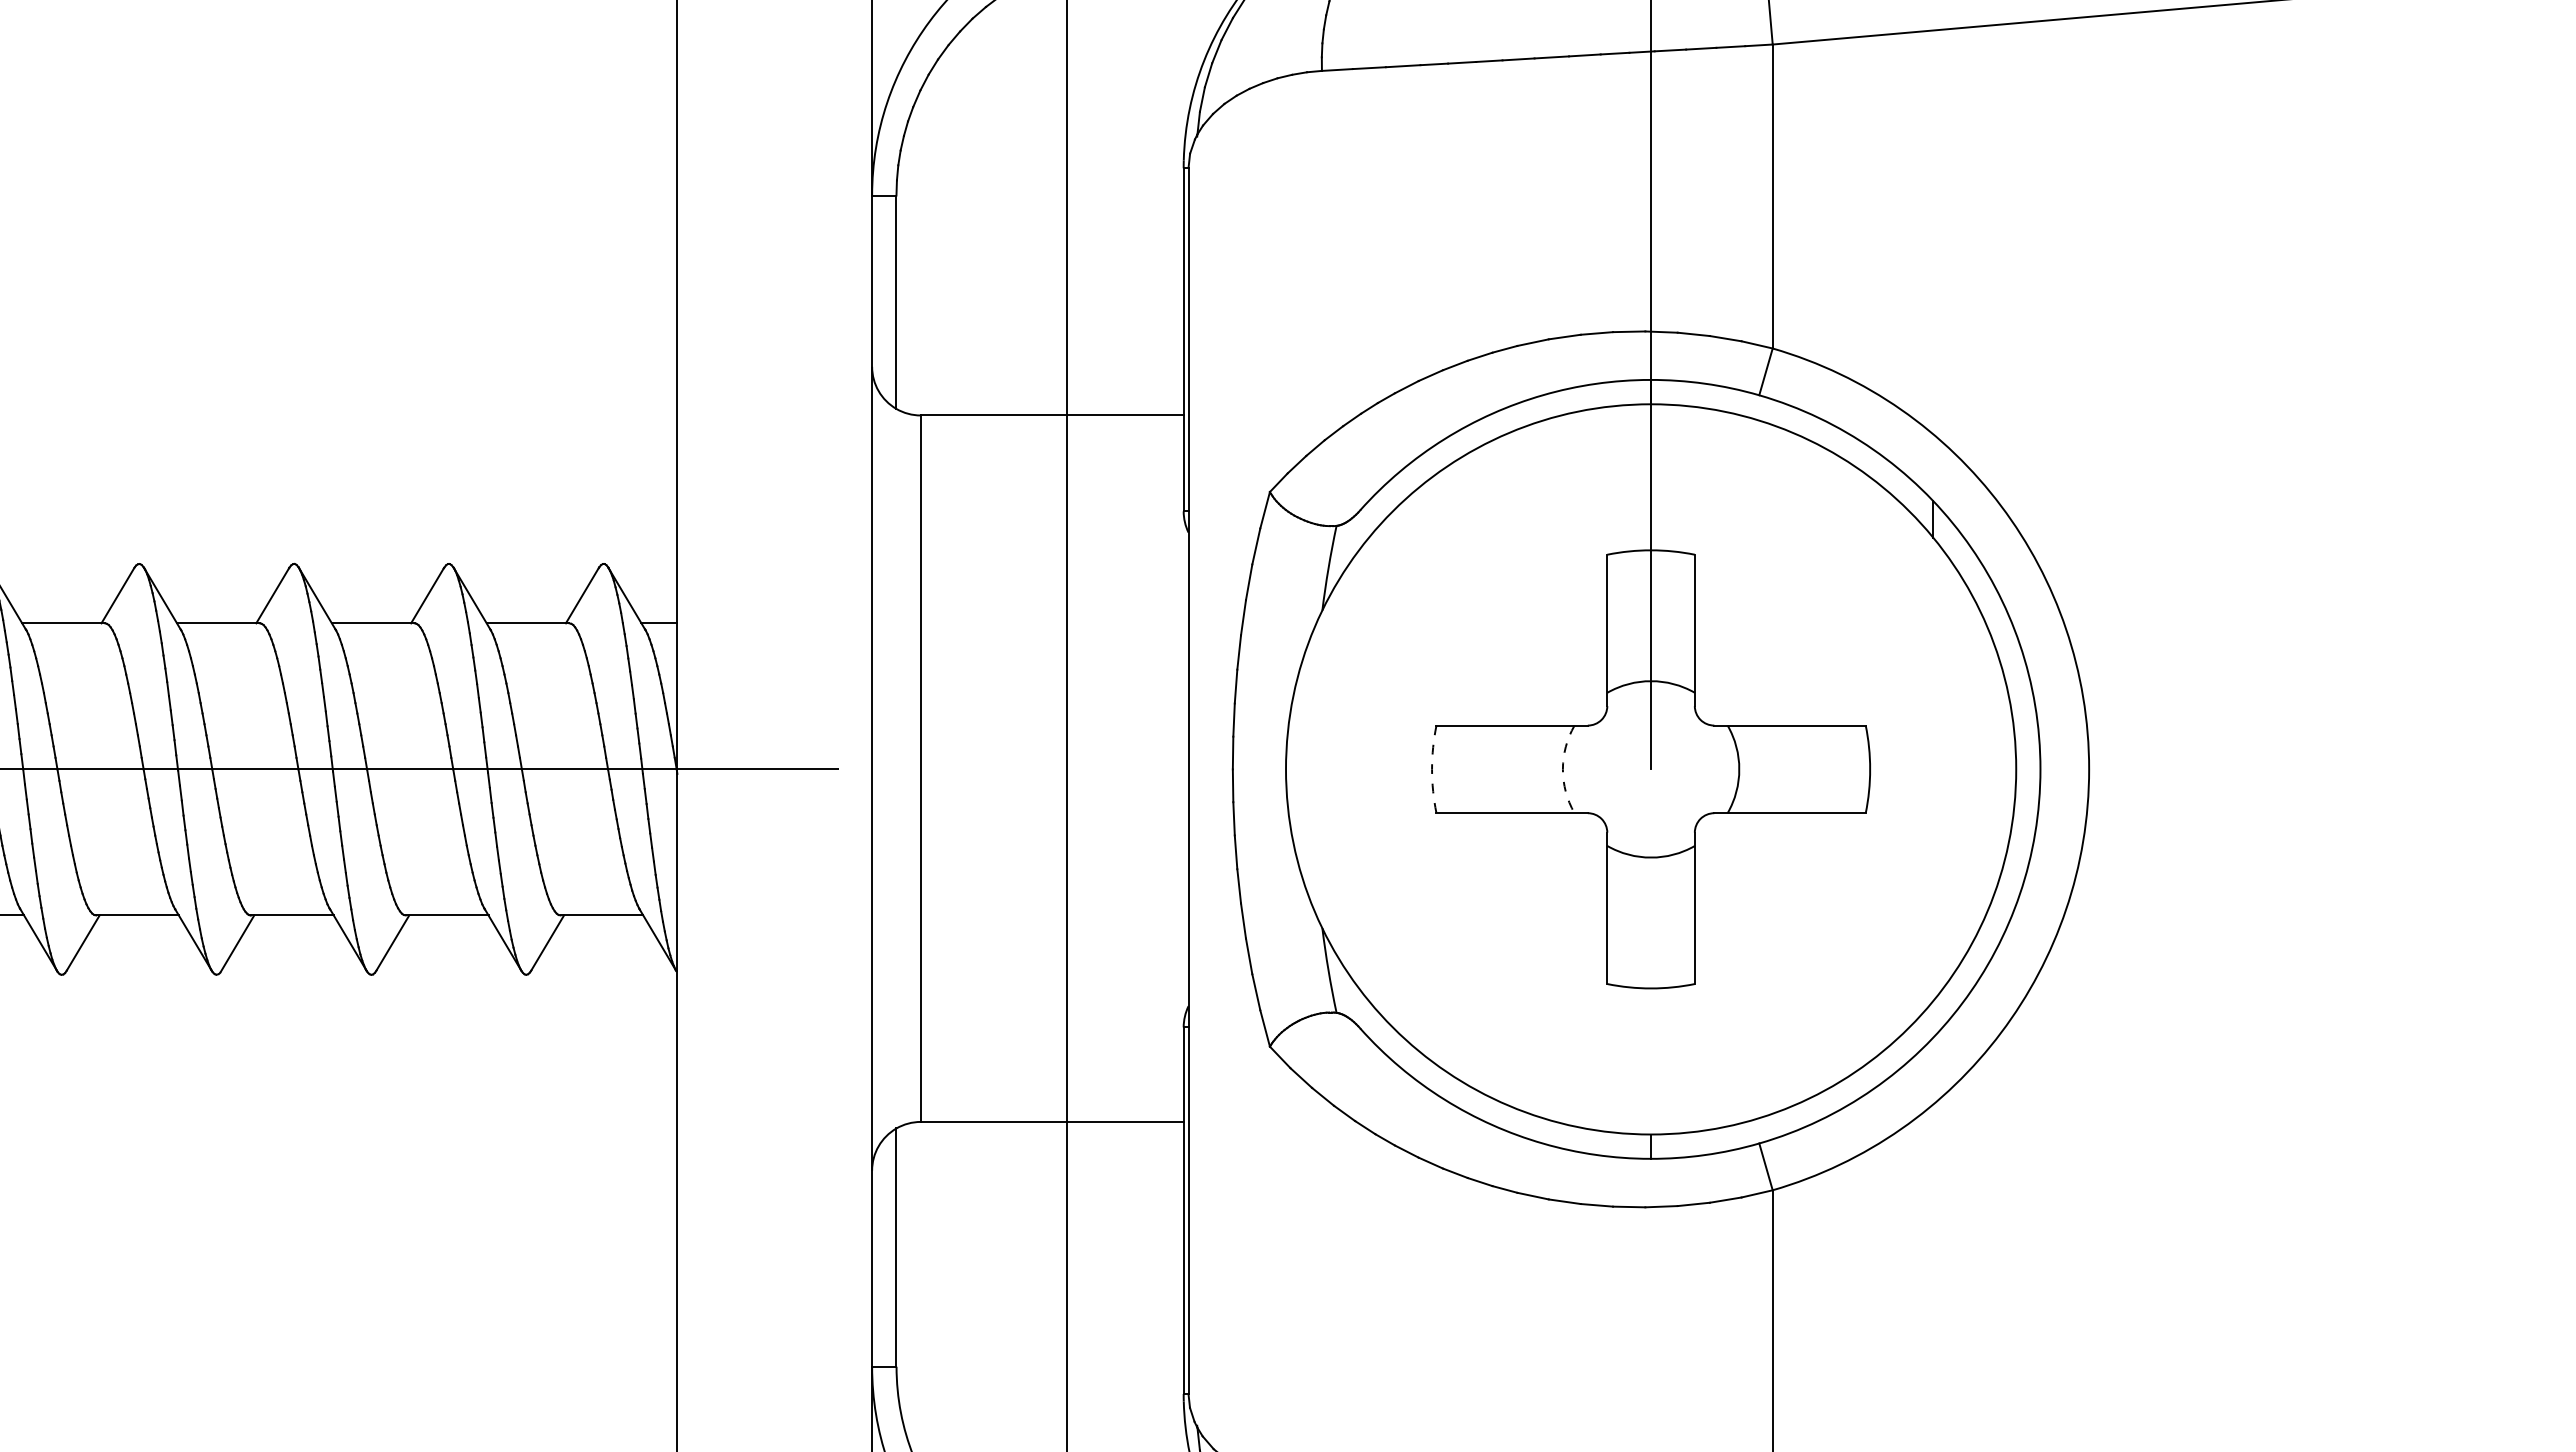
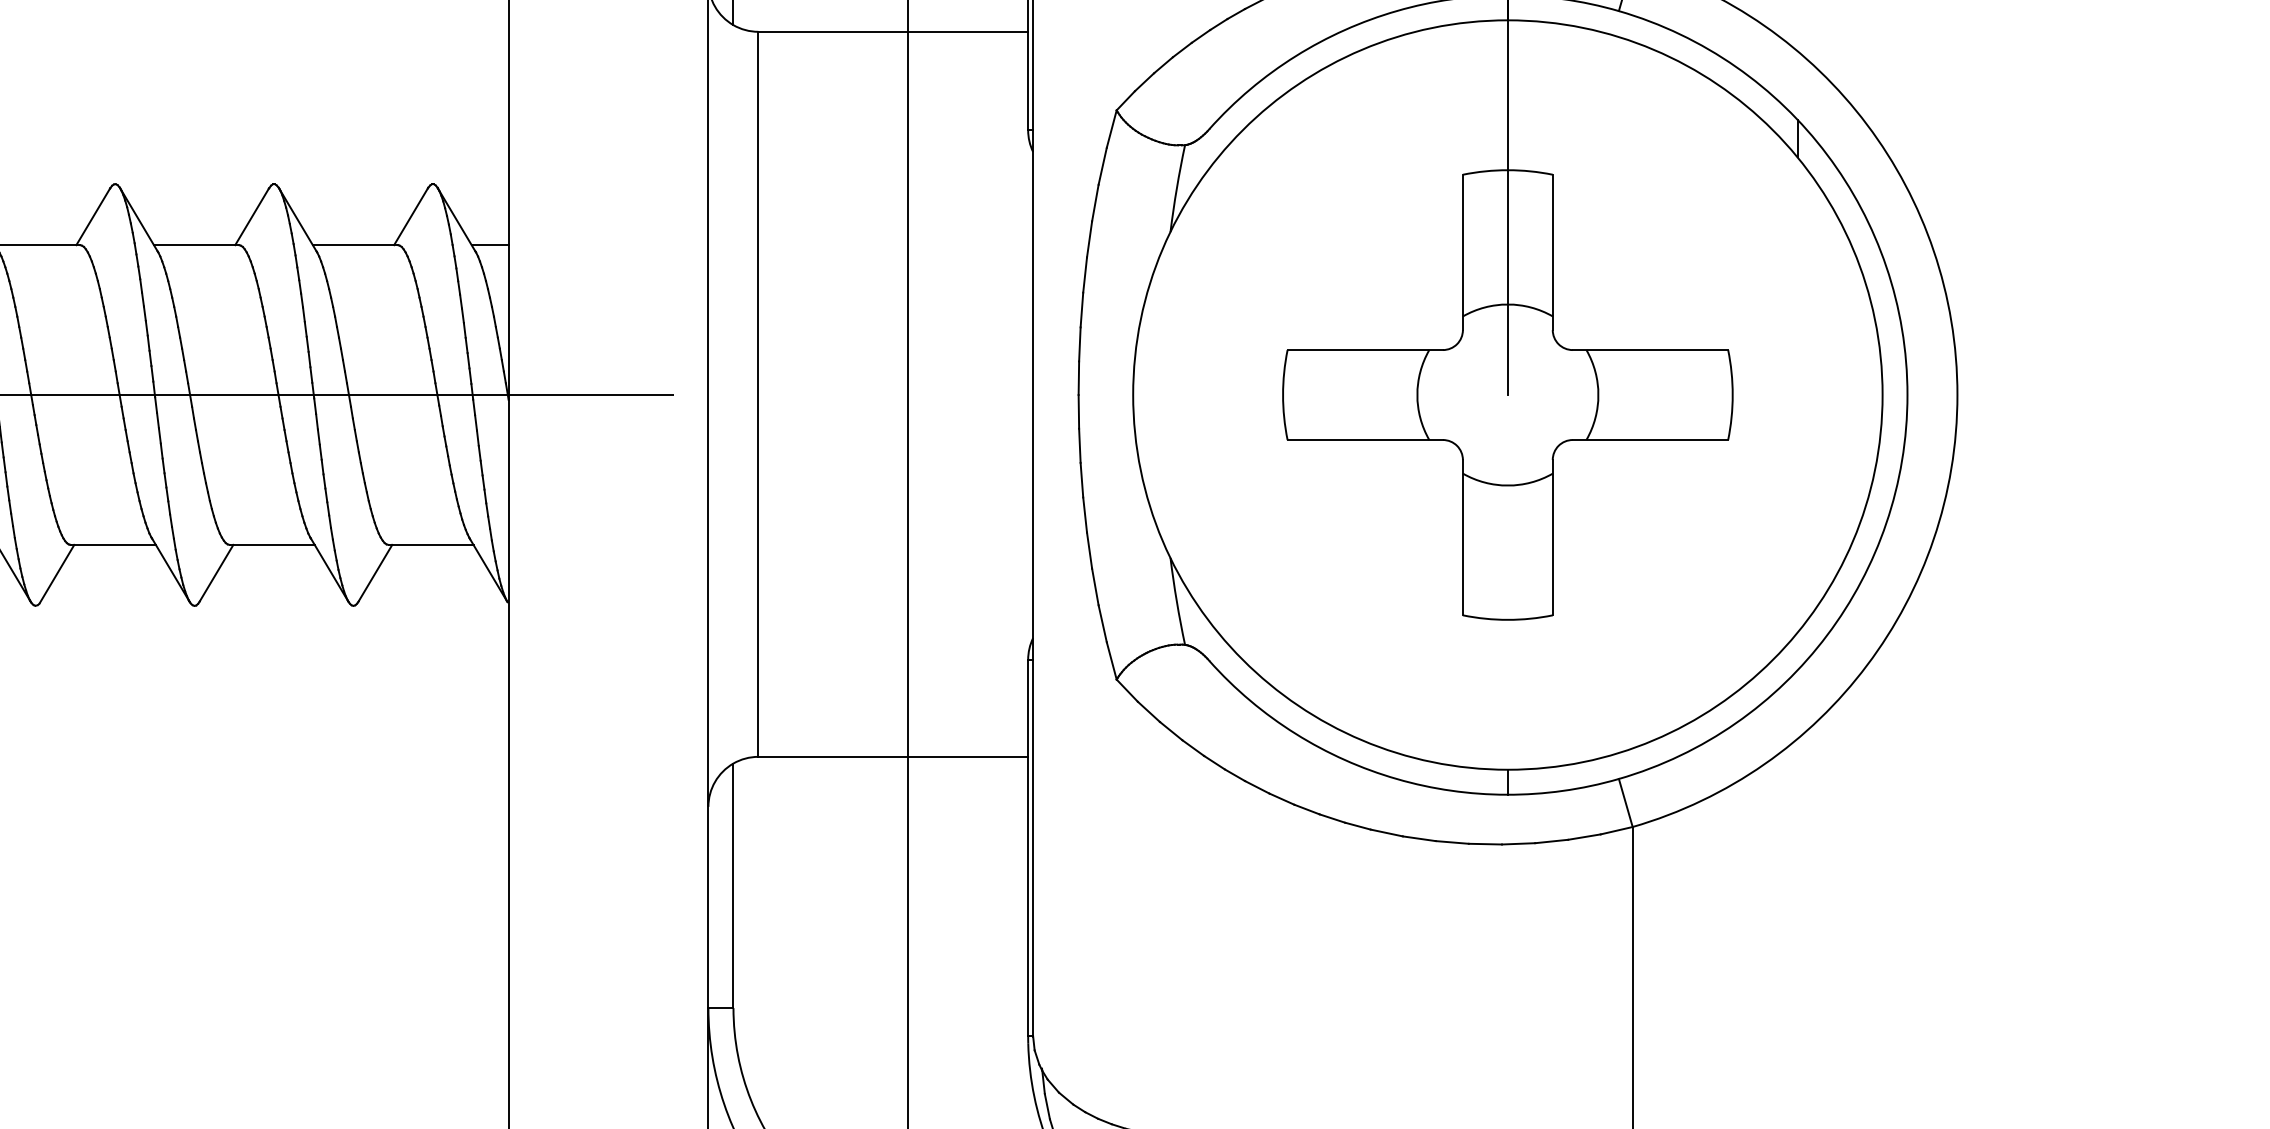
arc: (1432, 769) -> (1283, 395), dashed -> solid
arc: (1562, 769) -> (1416, 395), dashed -> solid

